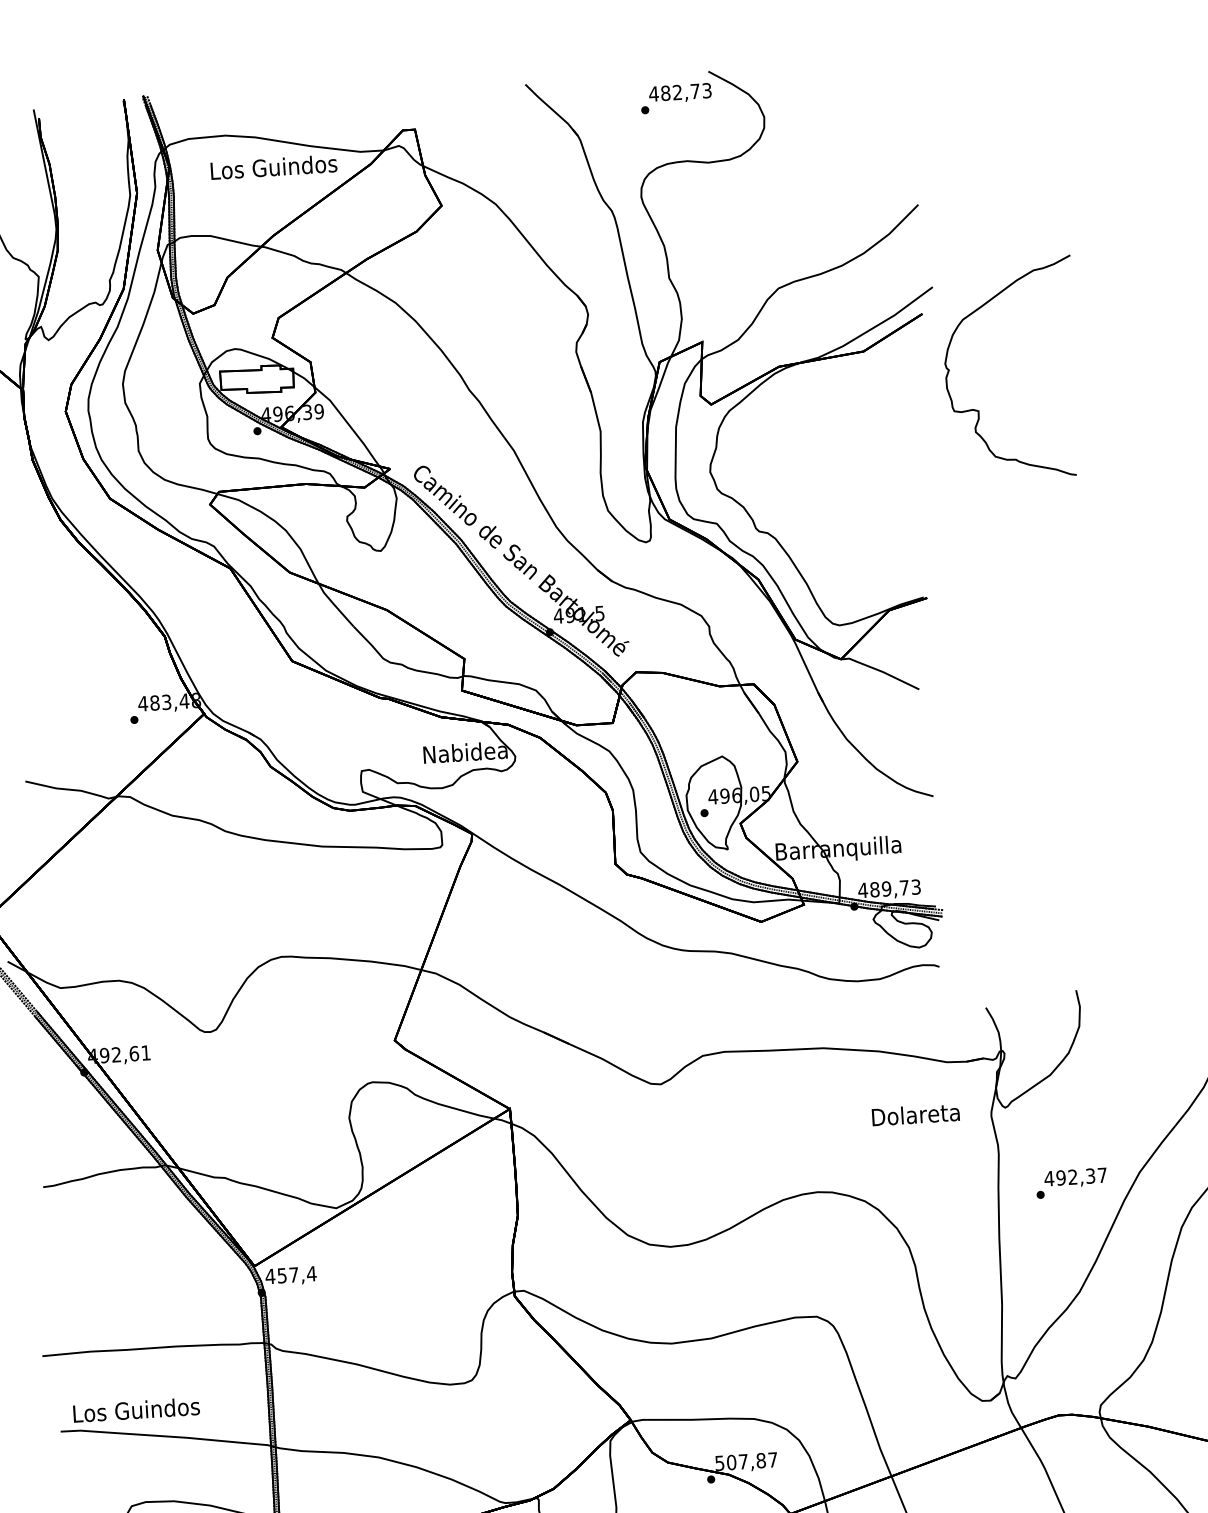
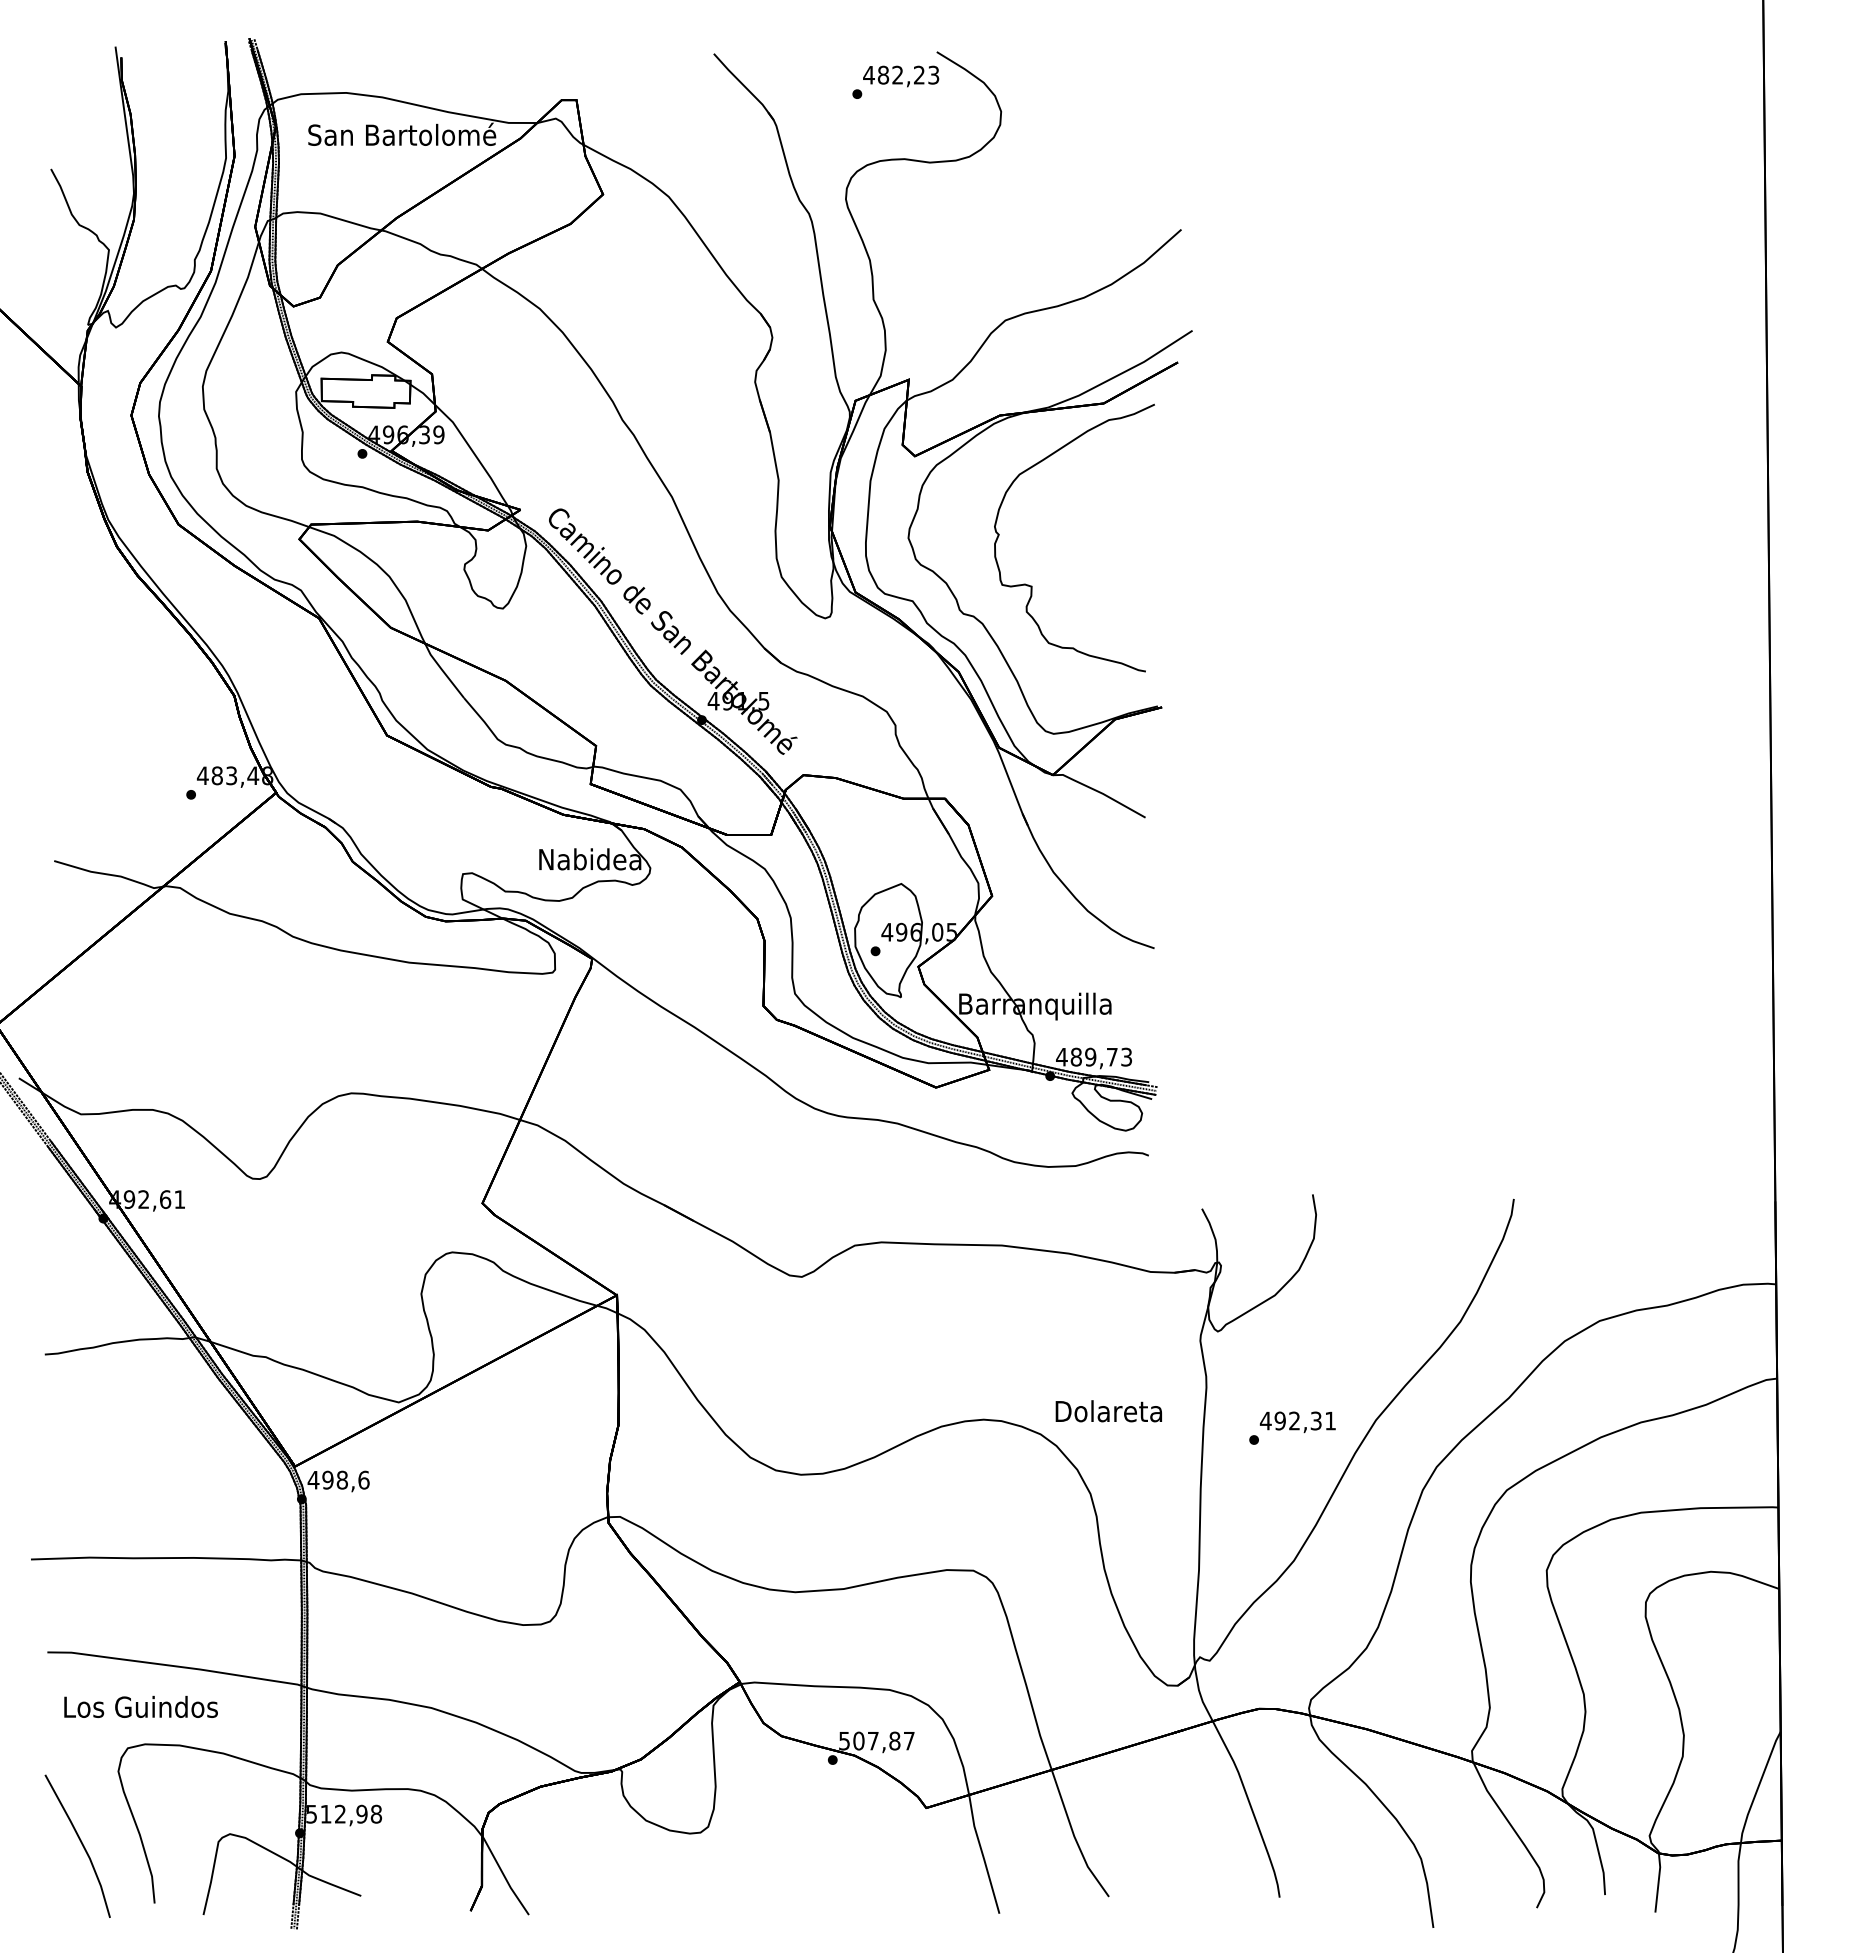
text: (695, 90) -> (919, 74), 482,73 -> 482,23
text: (273, 166) -> (402, 133), Los Guindos -> San Bartolomé
curve: (978, 410) -> (1031, 585), moved
text: (915, 1114) -> (1108, 1411), moved
text: (1102, 1174) -> (1330, 1420), 492,37 -> 492,31
text: (296, 1274) -> (345, 1479), 457,4 -> 498,6
text: (136, 1409) -> (140, 1706), moved

